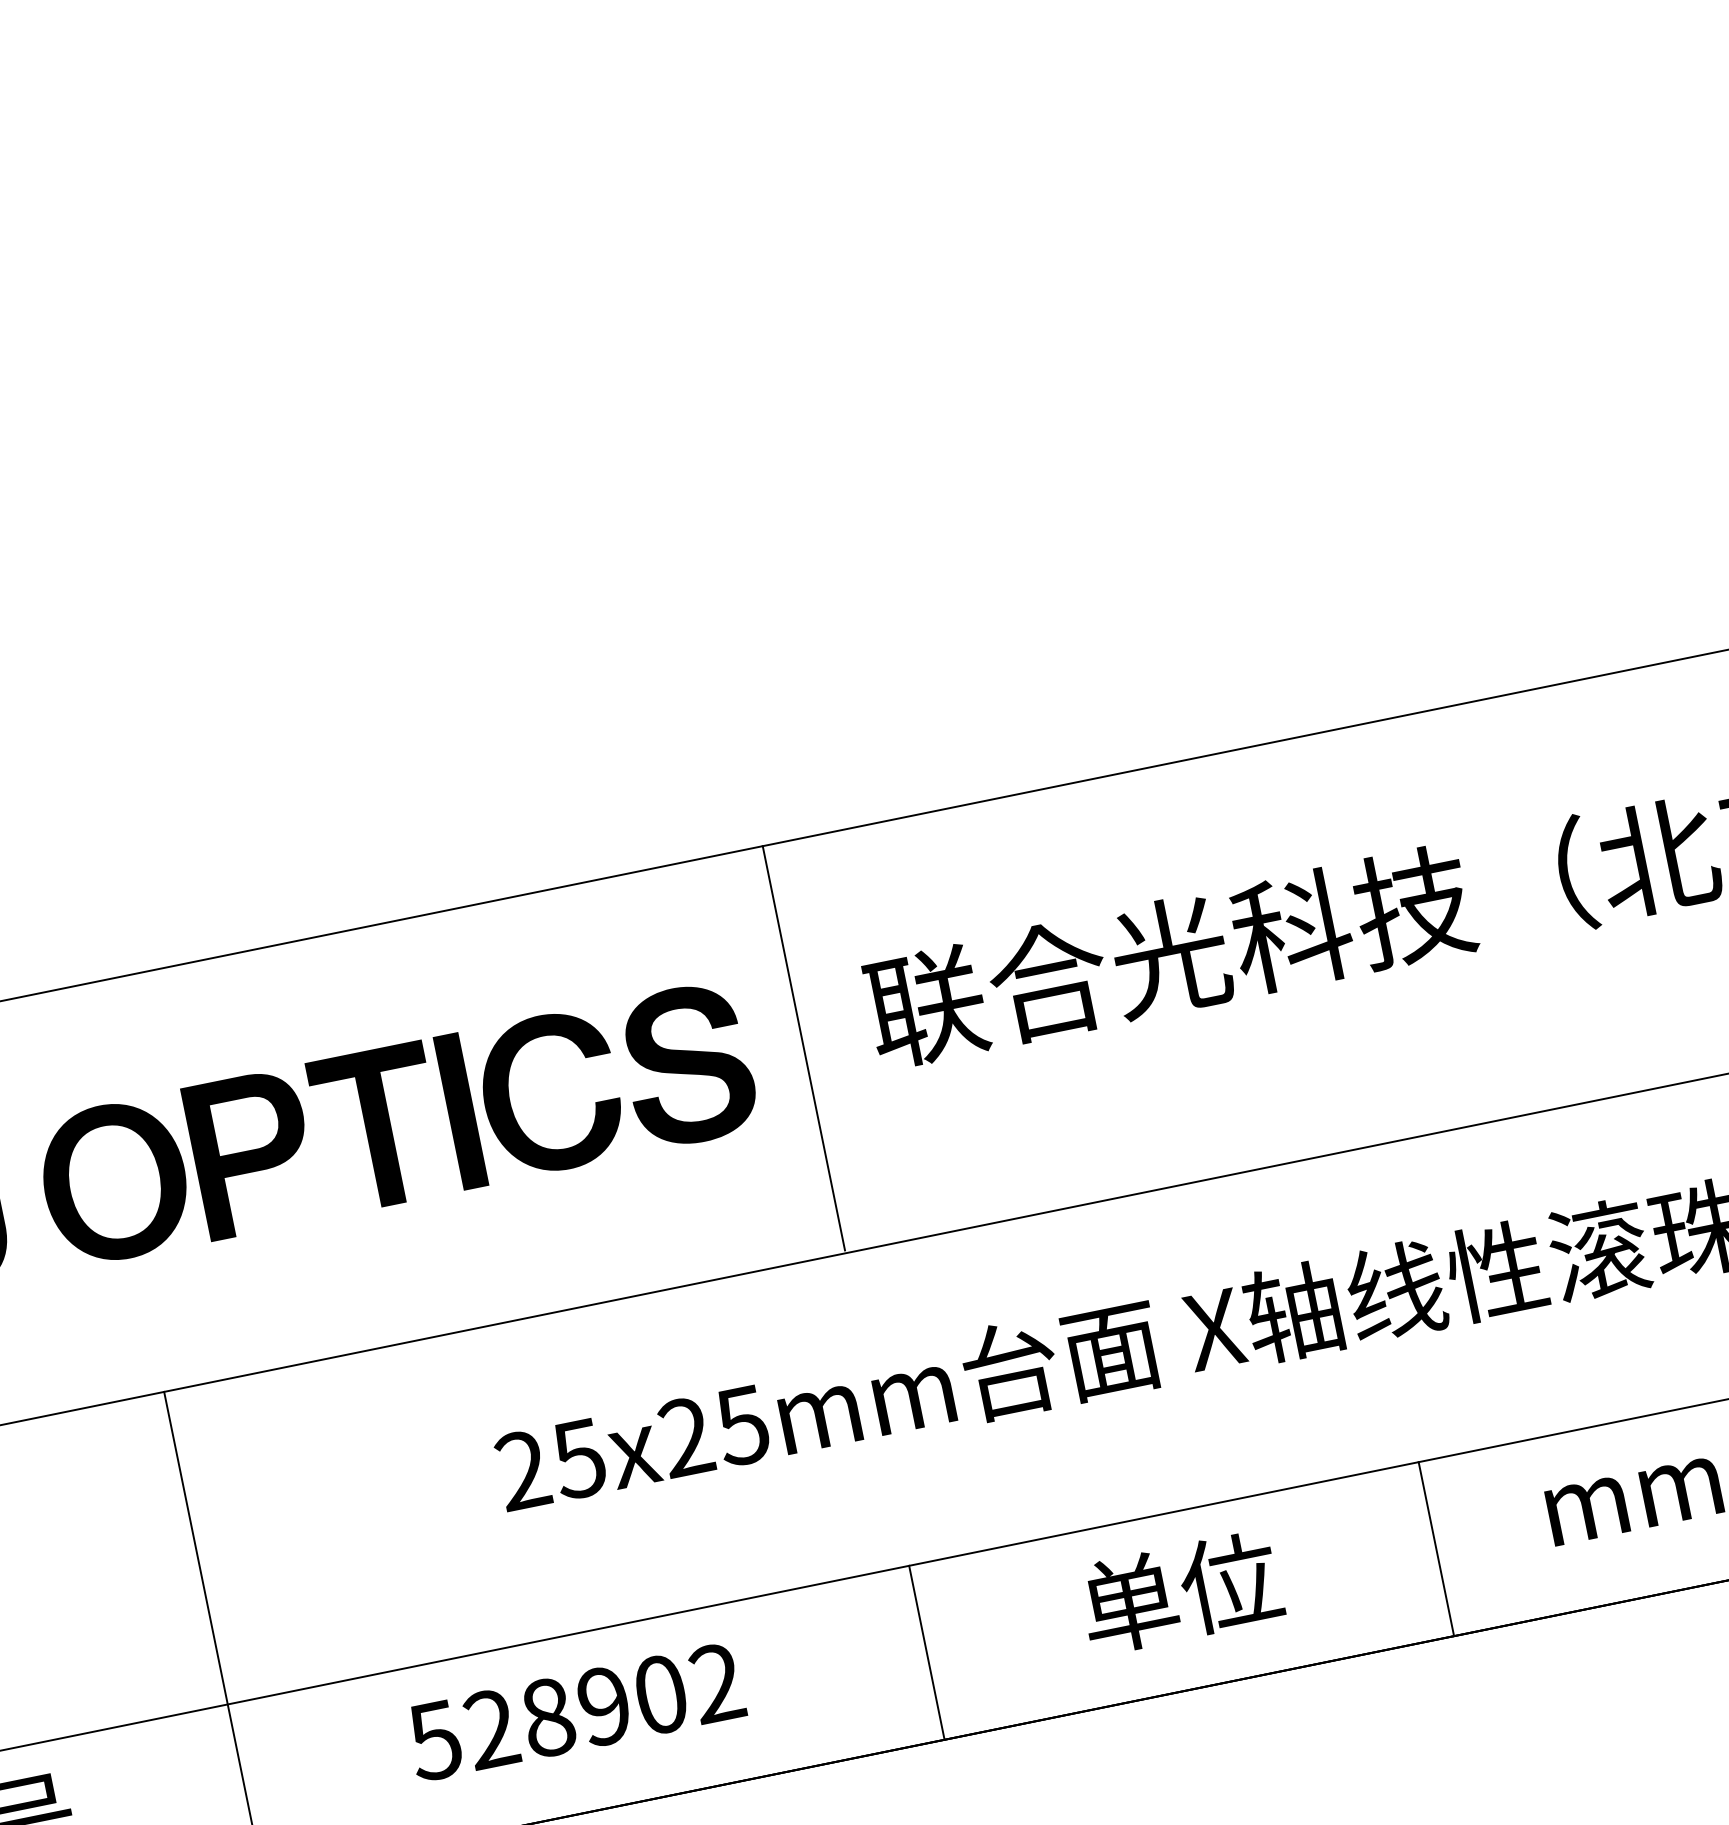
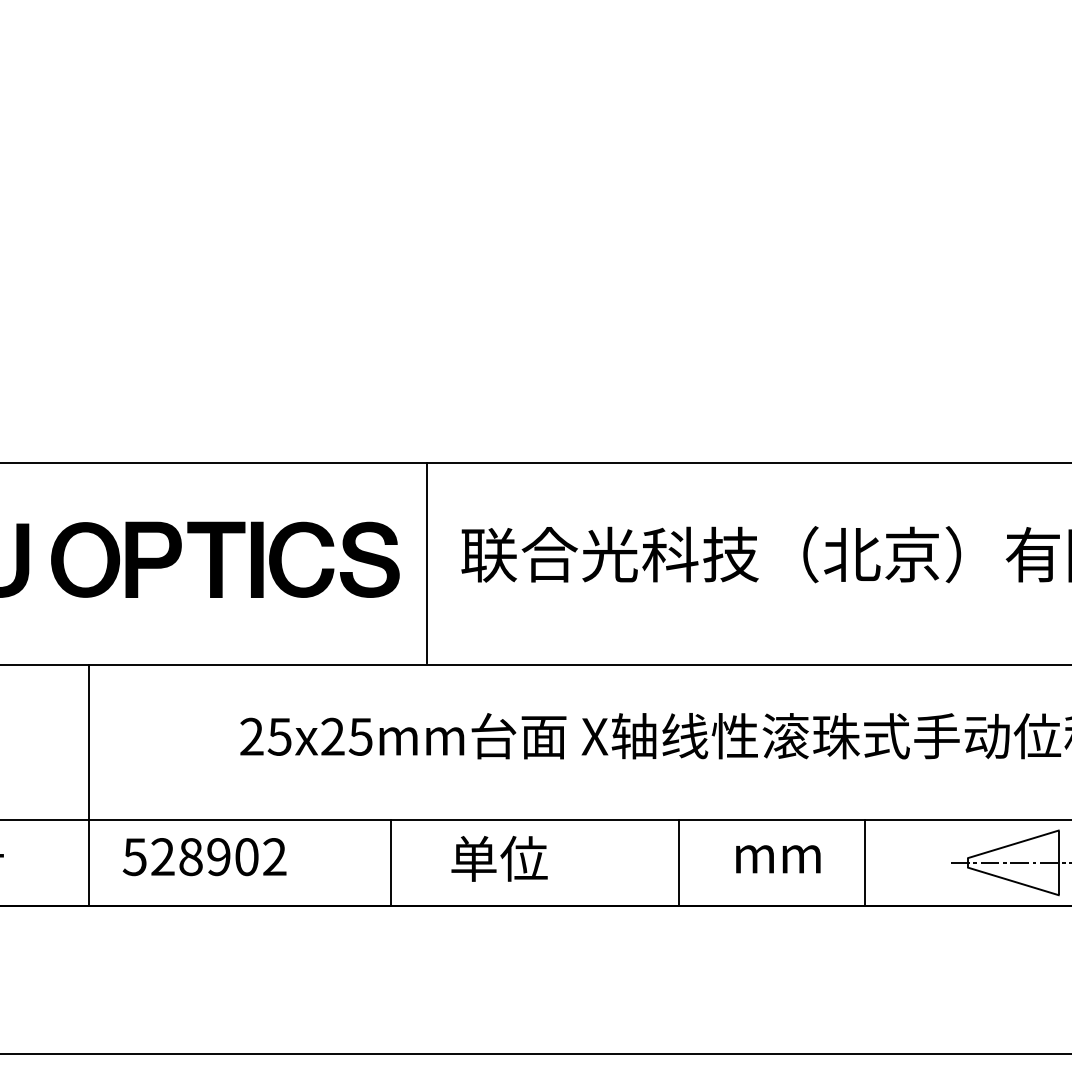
text: (1180, 1591) -> (499, 858), moved
line: (926, 1652) -> (390, 862), moved
text: (575, 1712) -> (204, 857), moved

